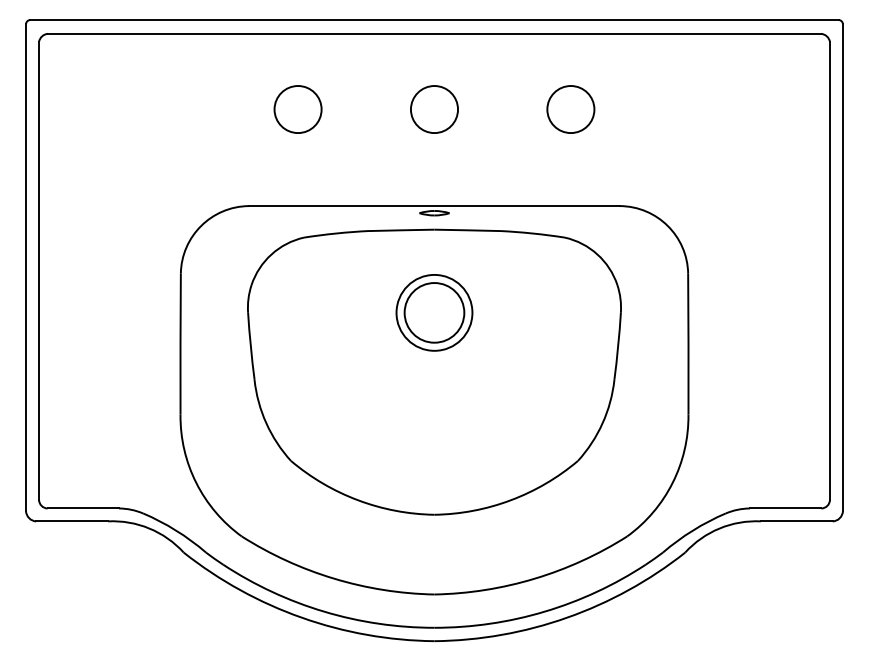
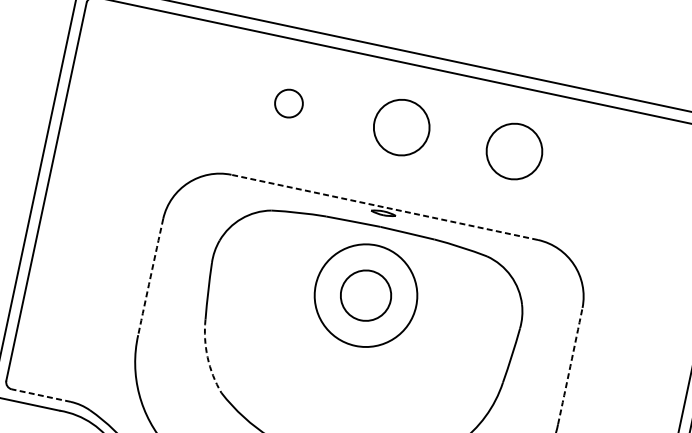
circle: (297, 109) -> (288, 103), size x0.7
circle: (434, 109) -> (401, 127), size x1.4
circle: (570, 109) -> (514, 151), size x1.4
line: (433, 206) -> (383, 207), solid -> dashed
circle: (434, 312) -> (366, 295), size x1.6
arc: (180, 344) -> (150, 277), solid -> dashed
arc: (688, 344) -> (570, 366), solid -> dashed
arc: (266, 423) -> (207, 357), solid -> dashed
line: (83, 508) -> (41, 395), solid -> dashed

